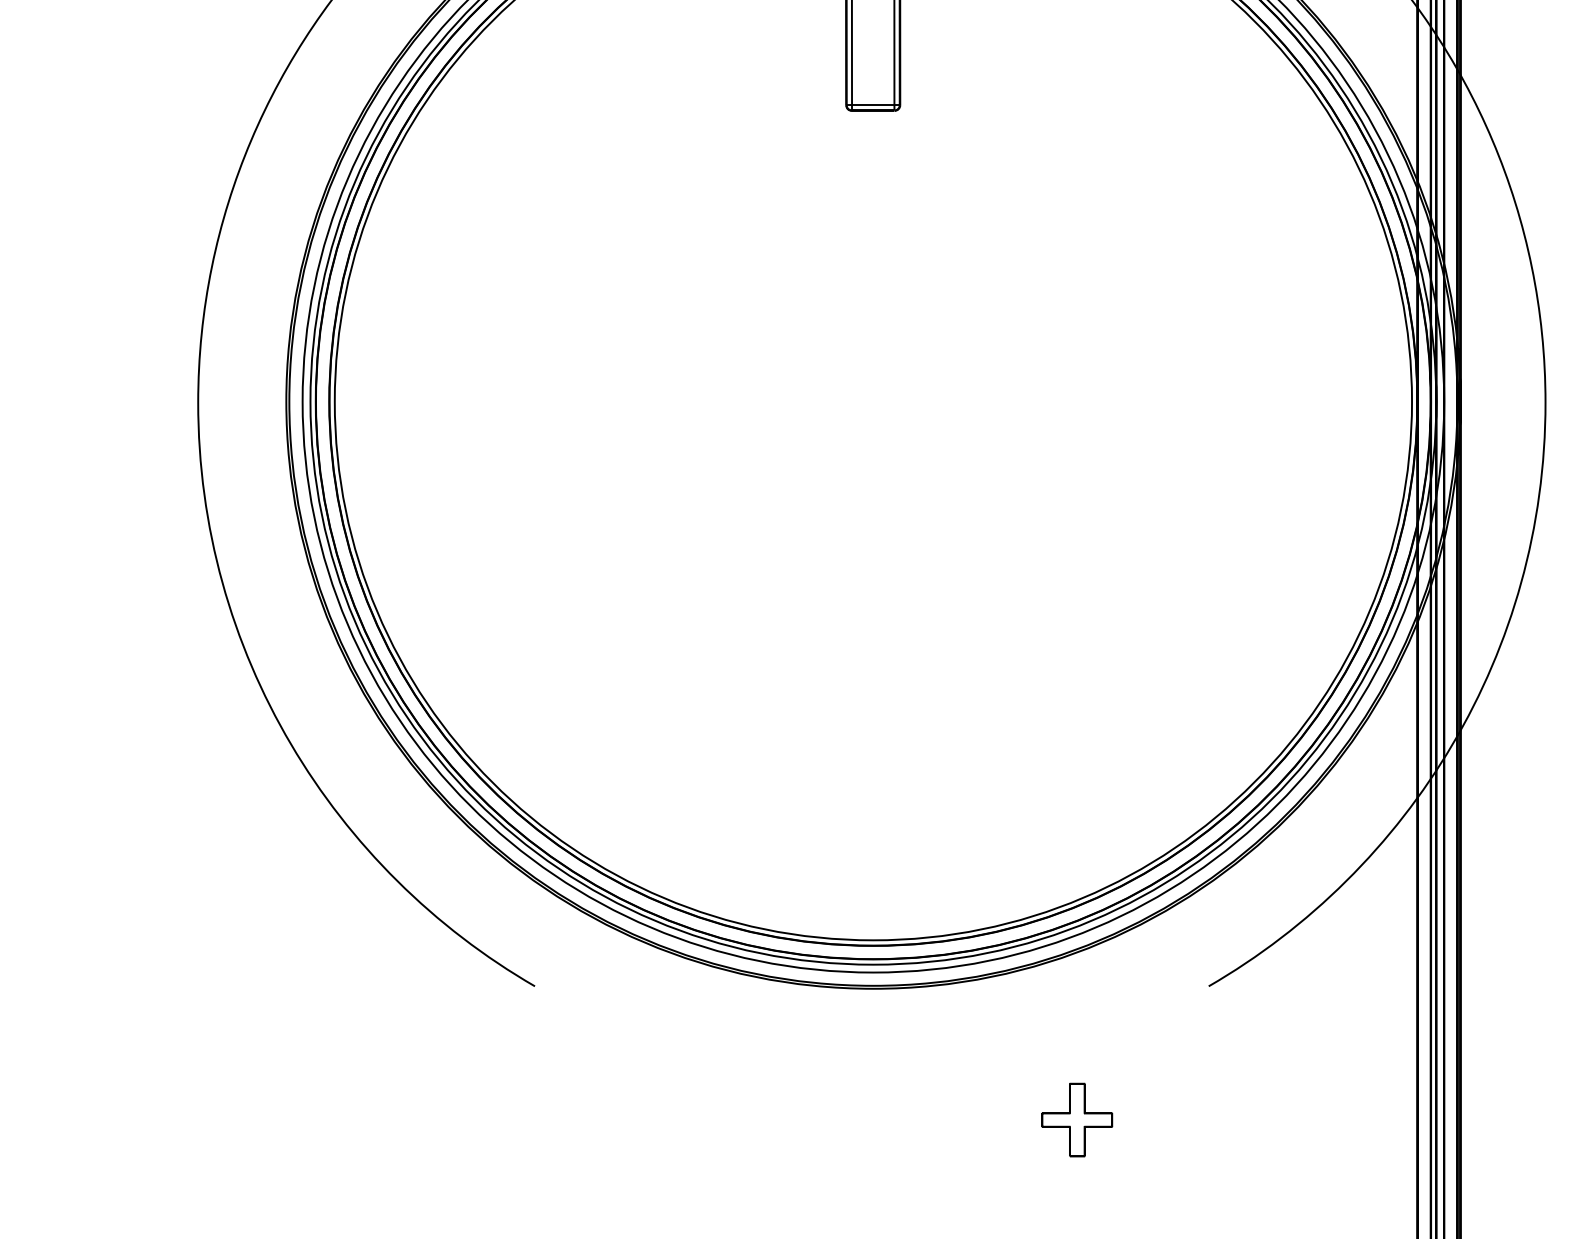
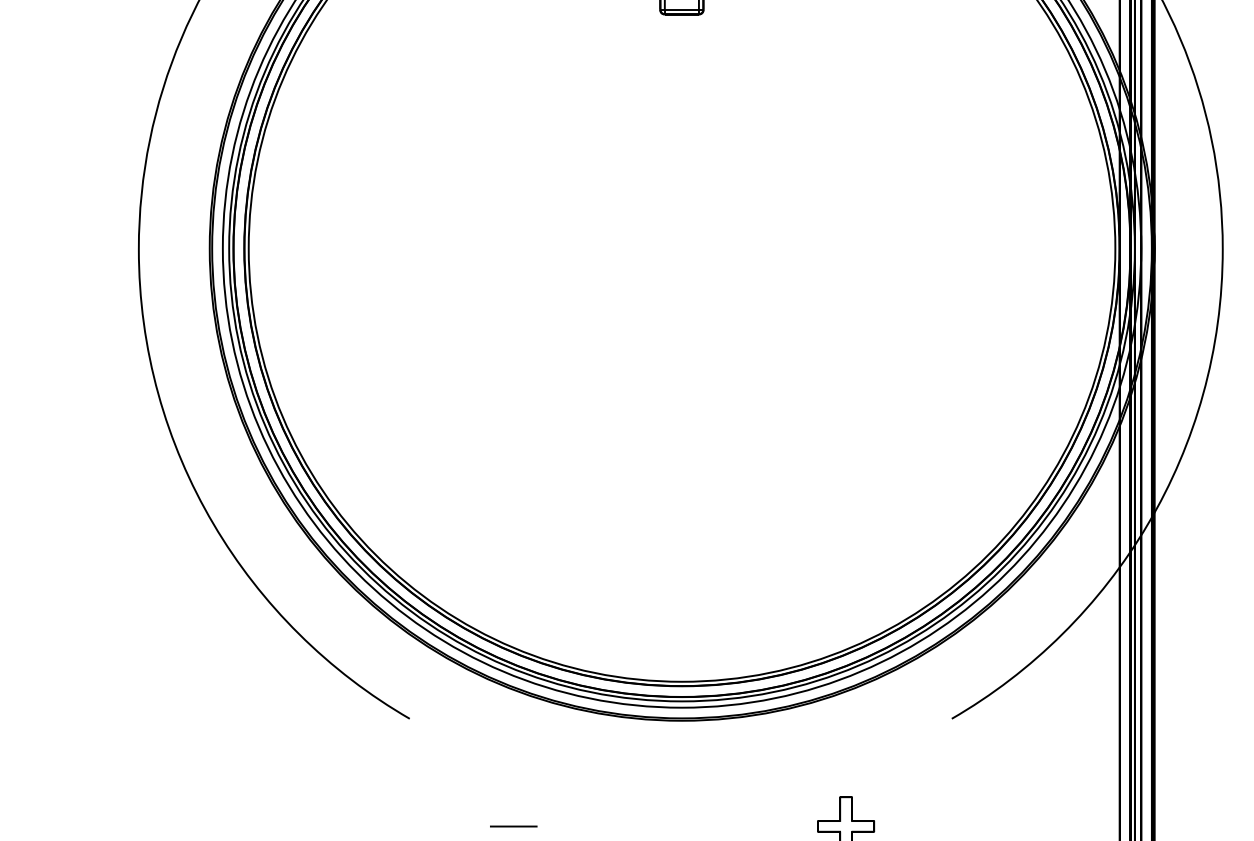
line: (663, 1120) -> (513, 826), added

